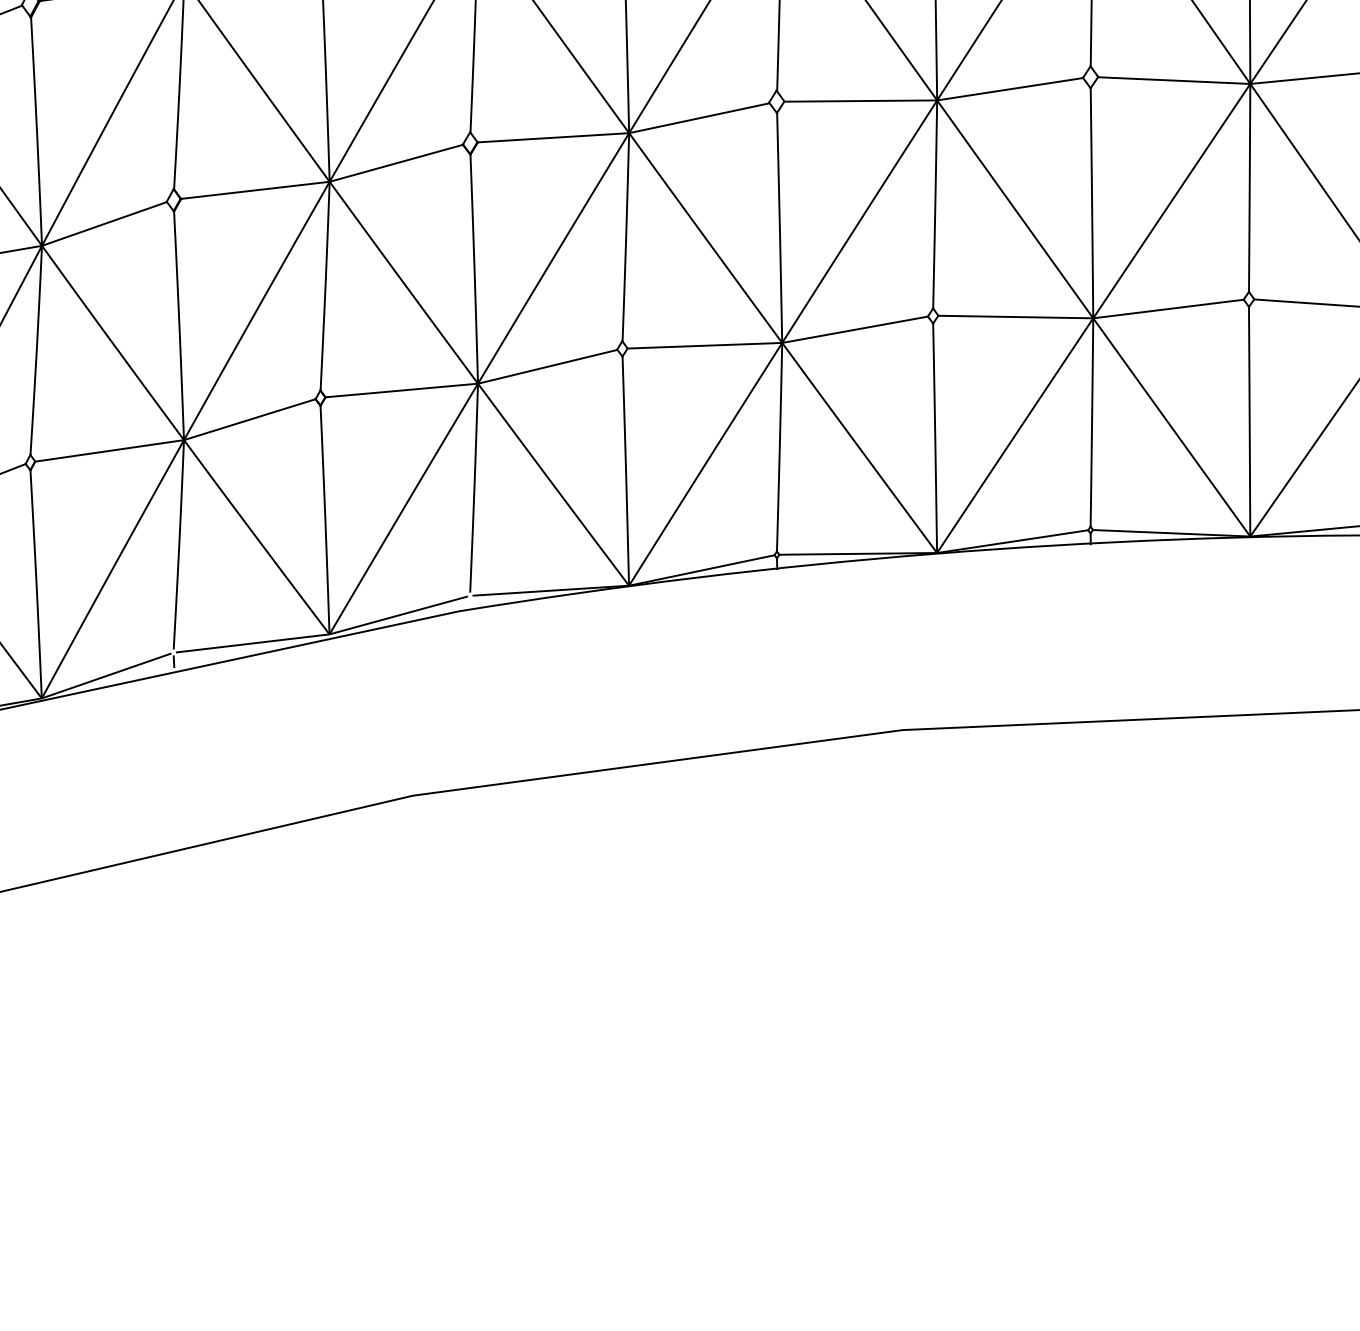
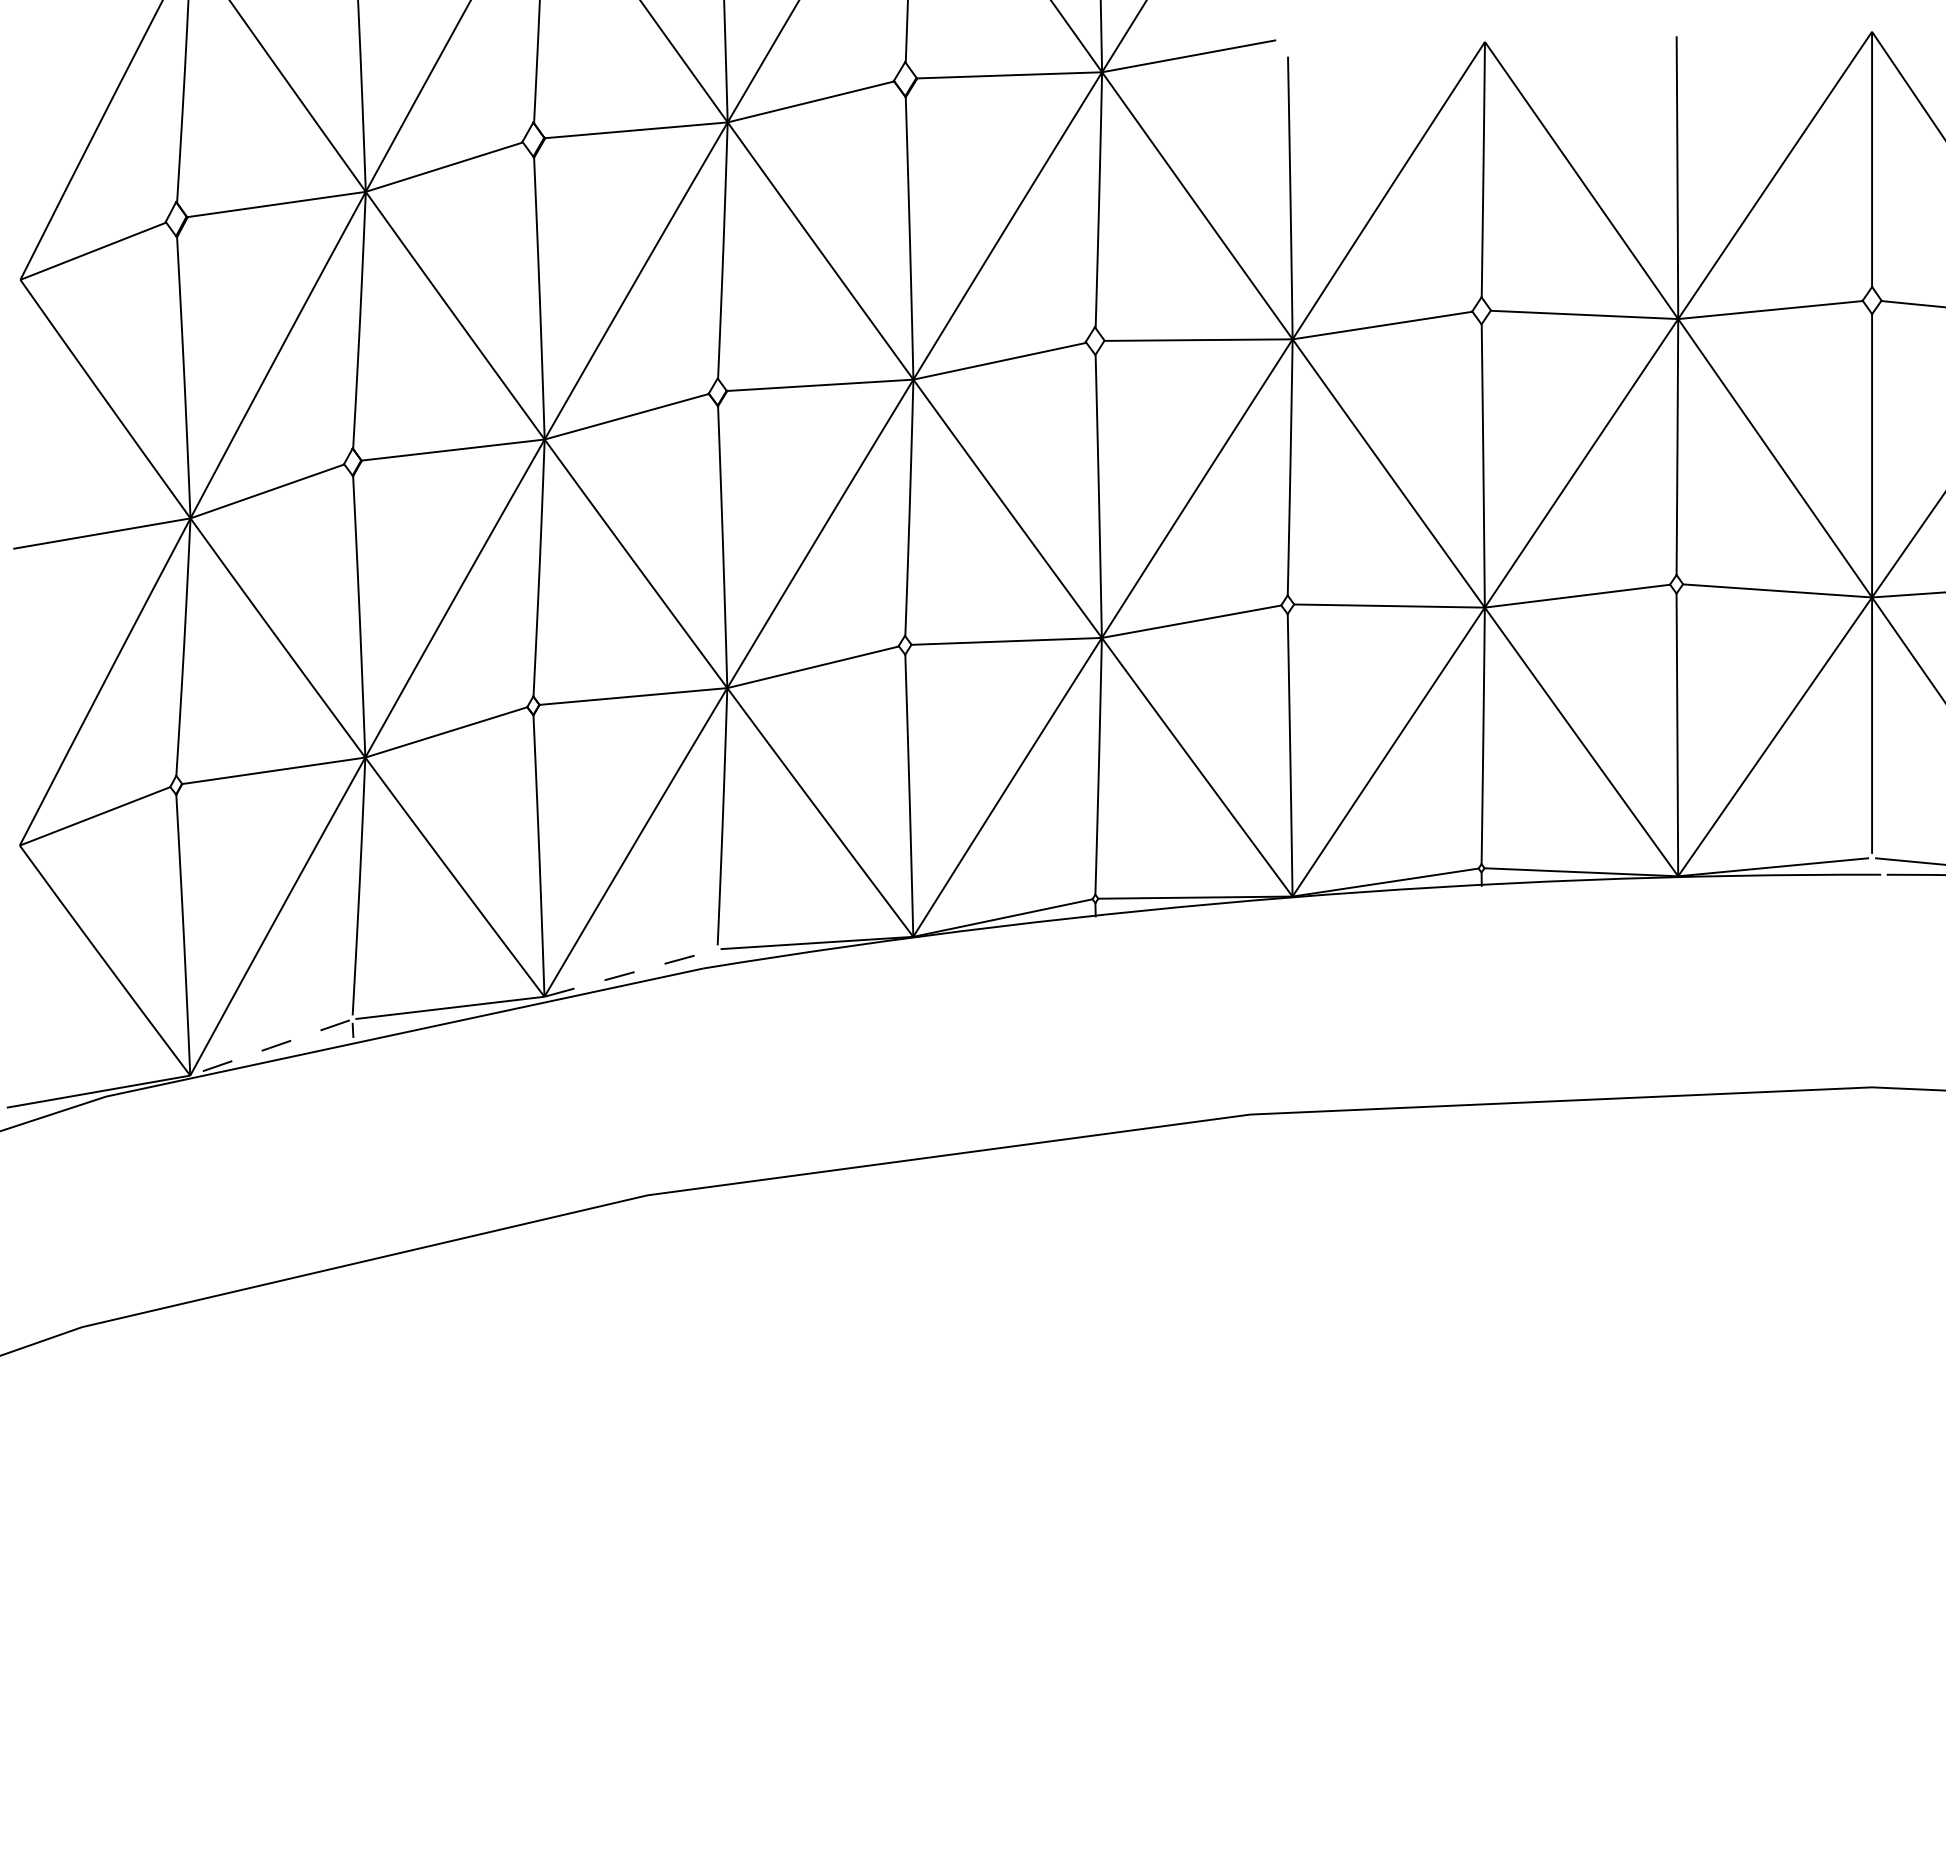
line: (398, 615) -> (629, 973), solid -> dashed
line: (106, 675) -> (270, 1047), solid -> dashed

